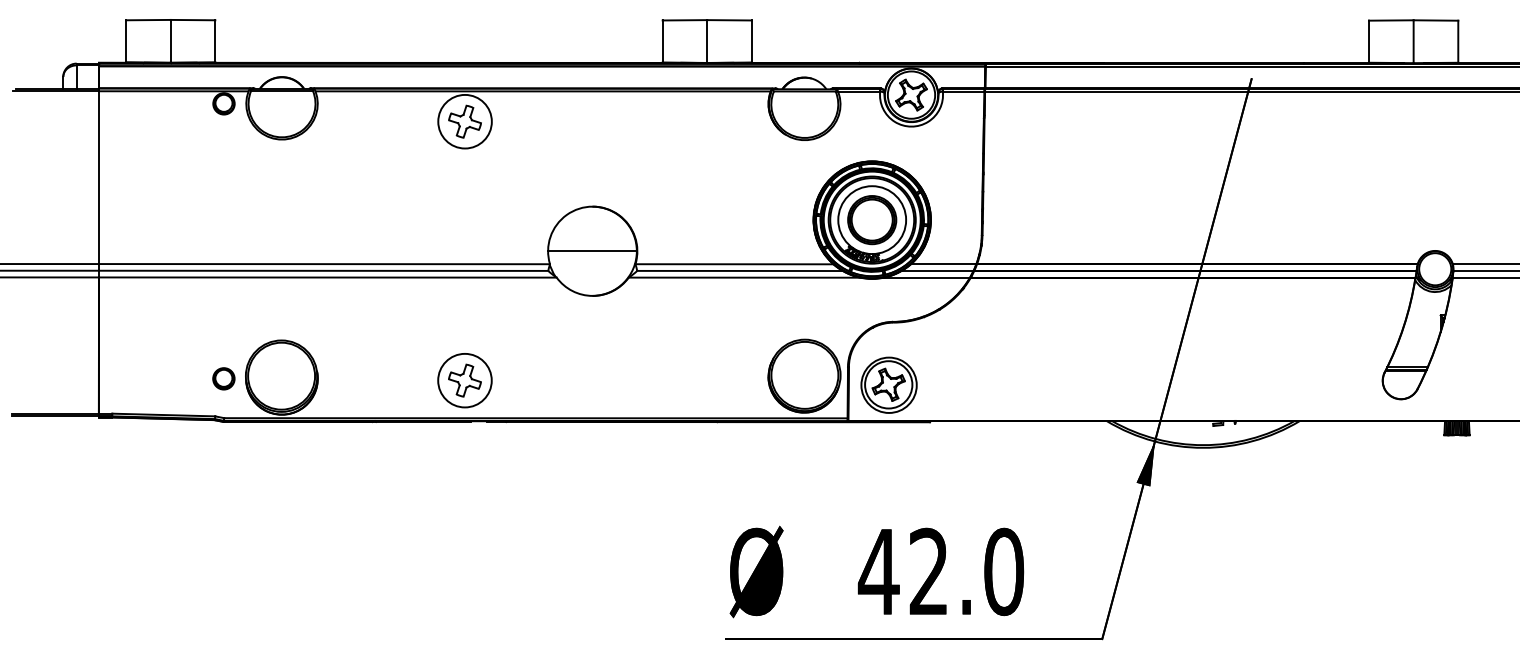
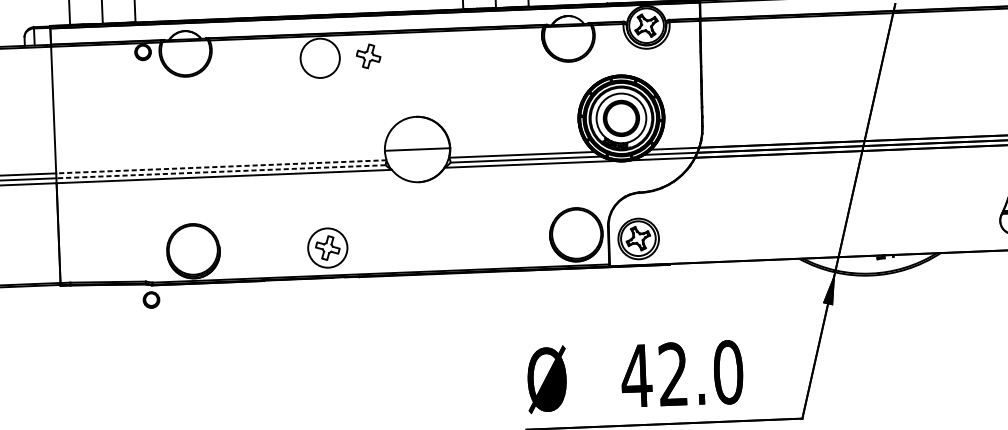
part: (464, 121) -> (368, 56), moved
line: (323, 264) -> (220, 167), solid -> dashed
line: (323, 270) -> (220, 171), solid -> dashed
part: (223, 378) -> (151, 299), moved

